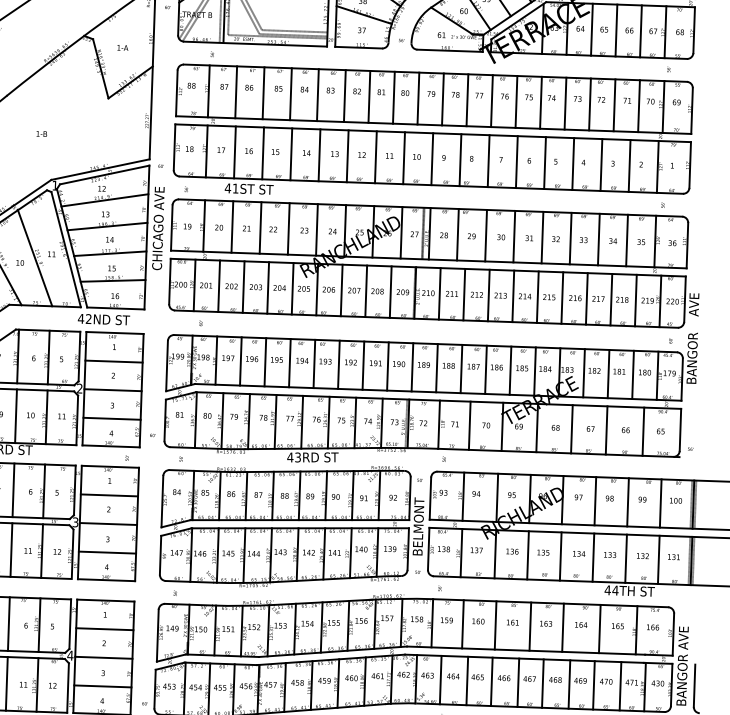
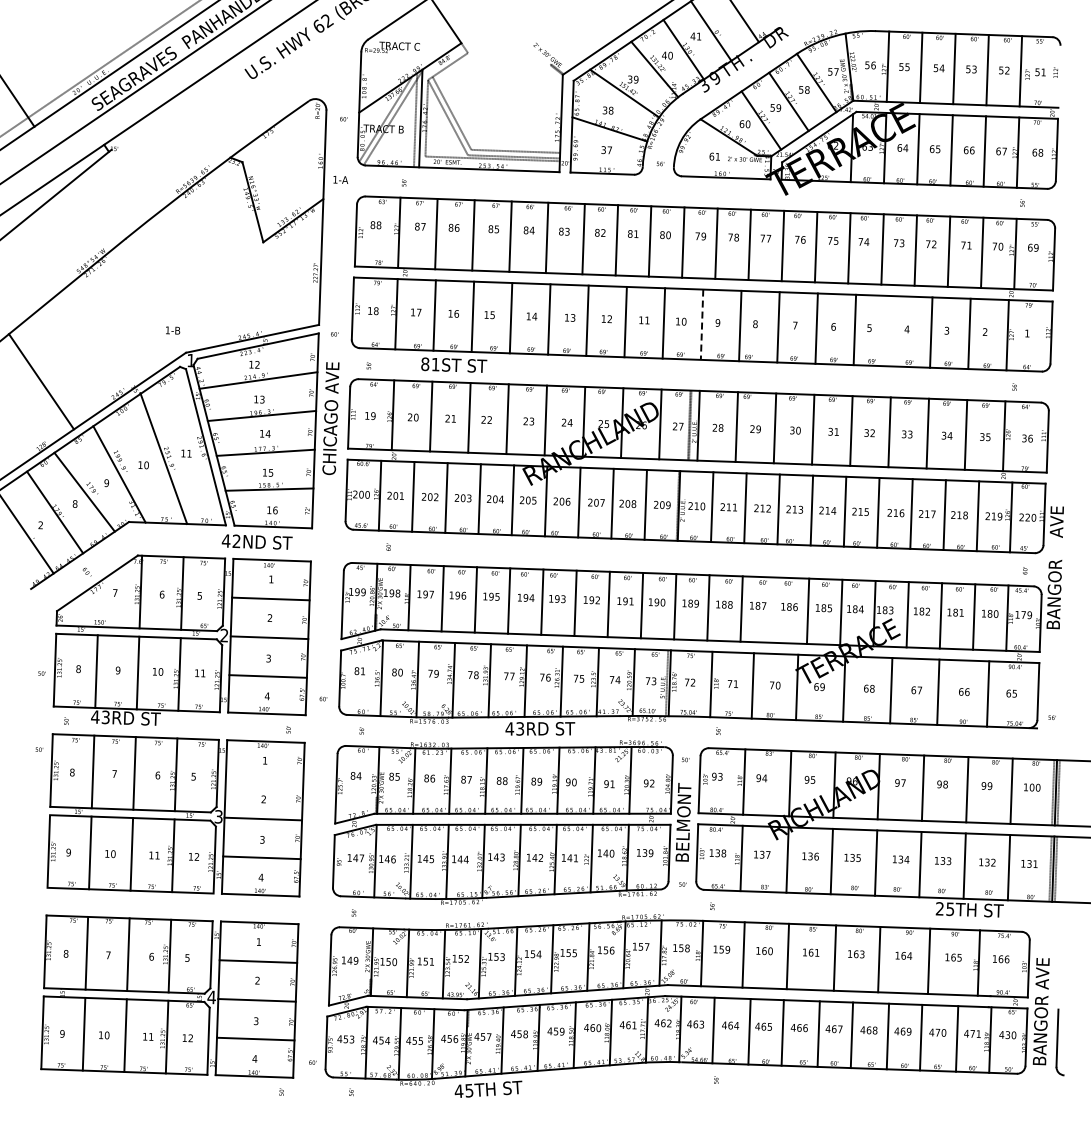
text: (122, 47) -> (340, 179), moved
text: (42, 133) -> (173, 330), moved
line: (432, 159) -> (702, 325), solid -> dashed
line: (572, 164) -> (892, 331), removed
text: (227, 188) -> (424, 364), 41ST -> 81ST
line: (485, 369) -> (774, 609), removed
line: (109, 494) -> (264, 779), removed
text: (611, 590) -> (944, 909), 44TH -> 25TH

